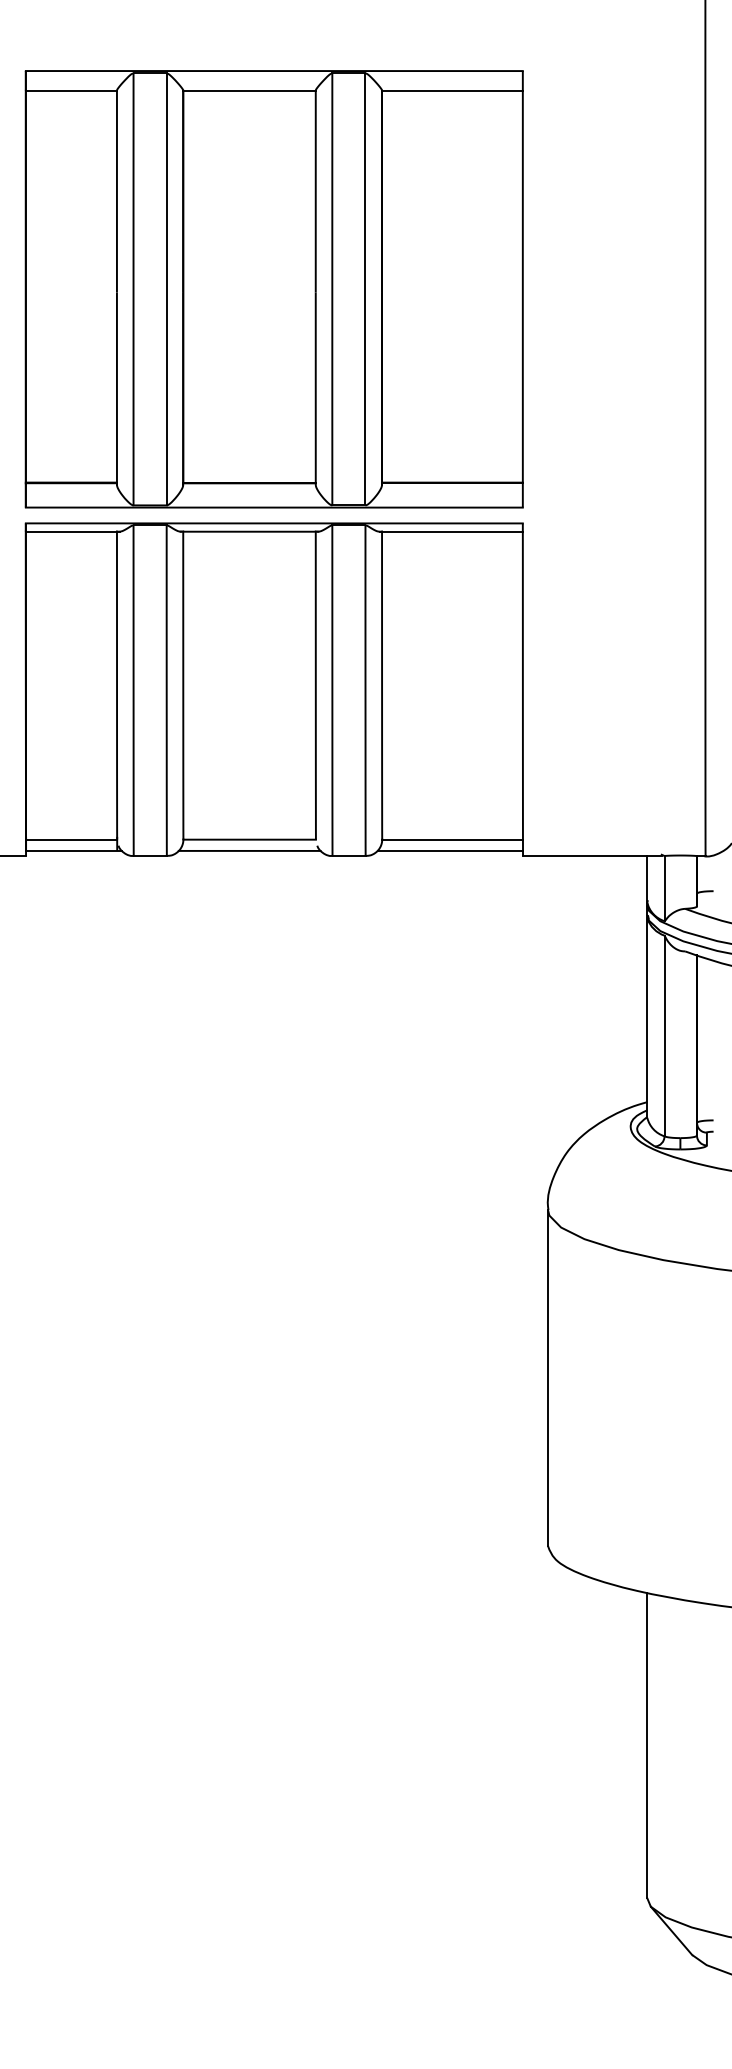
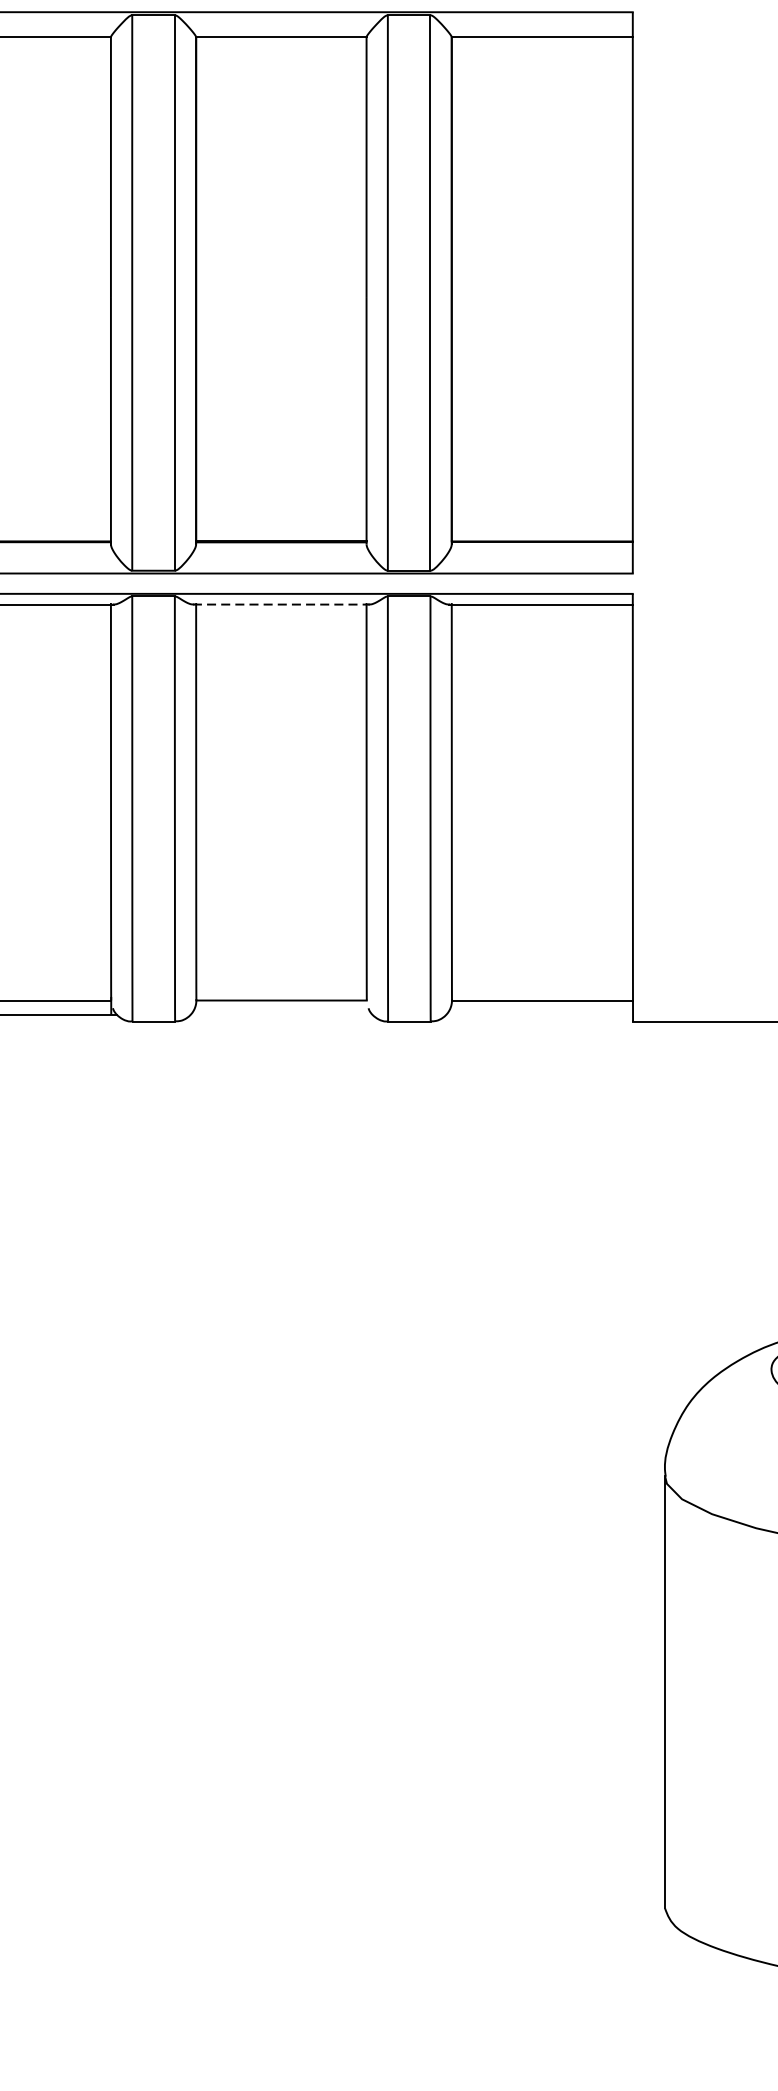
line: (249, 531) -> (281, 604), solid -> dashed
line: (249, 850) -> (281, 1014), removed
line: (450, 850) -> (539, 1014), removed

